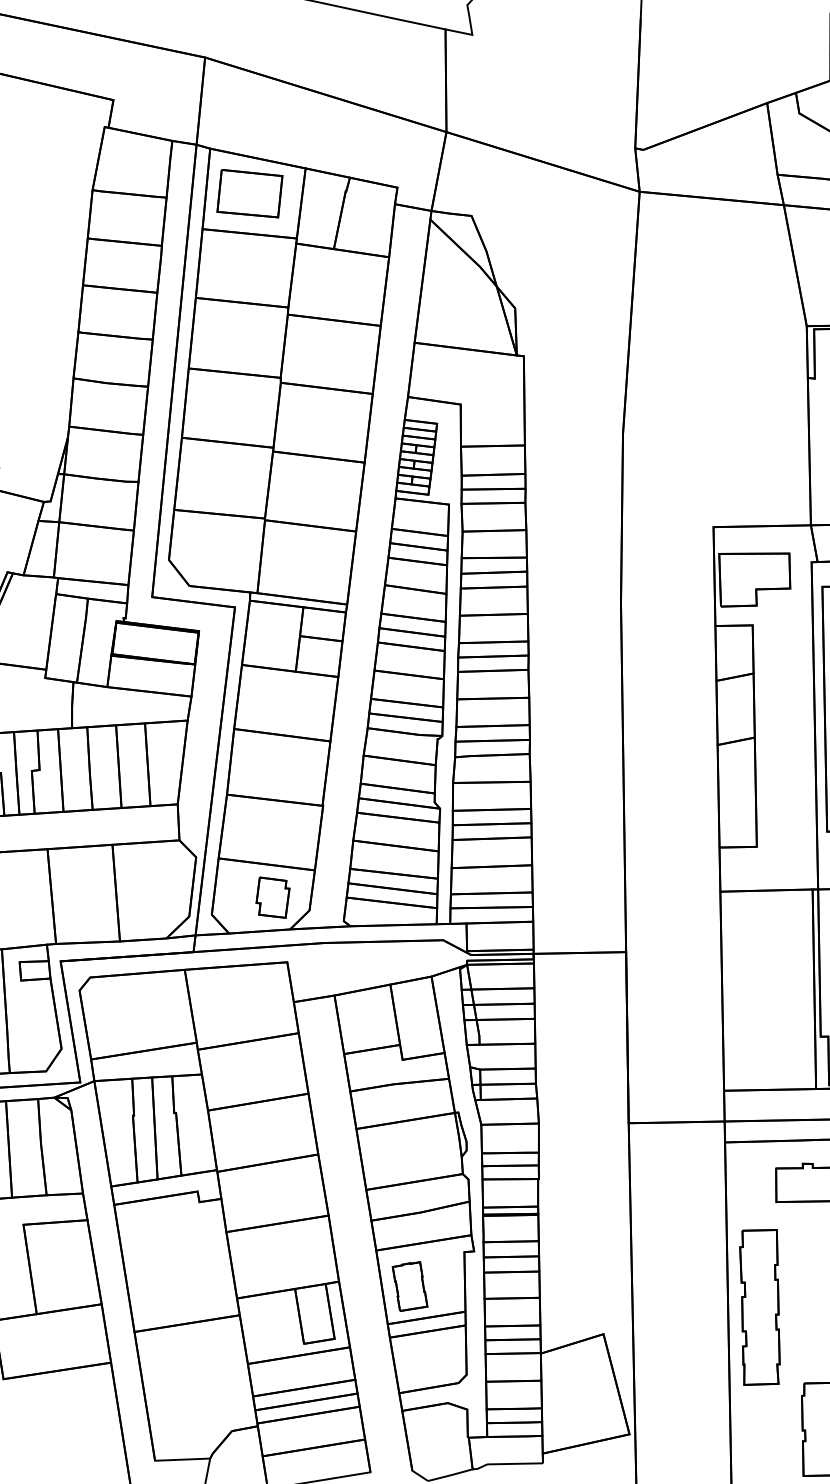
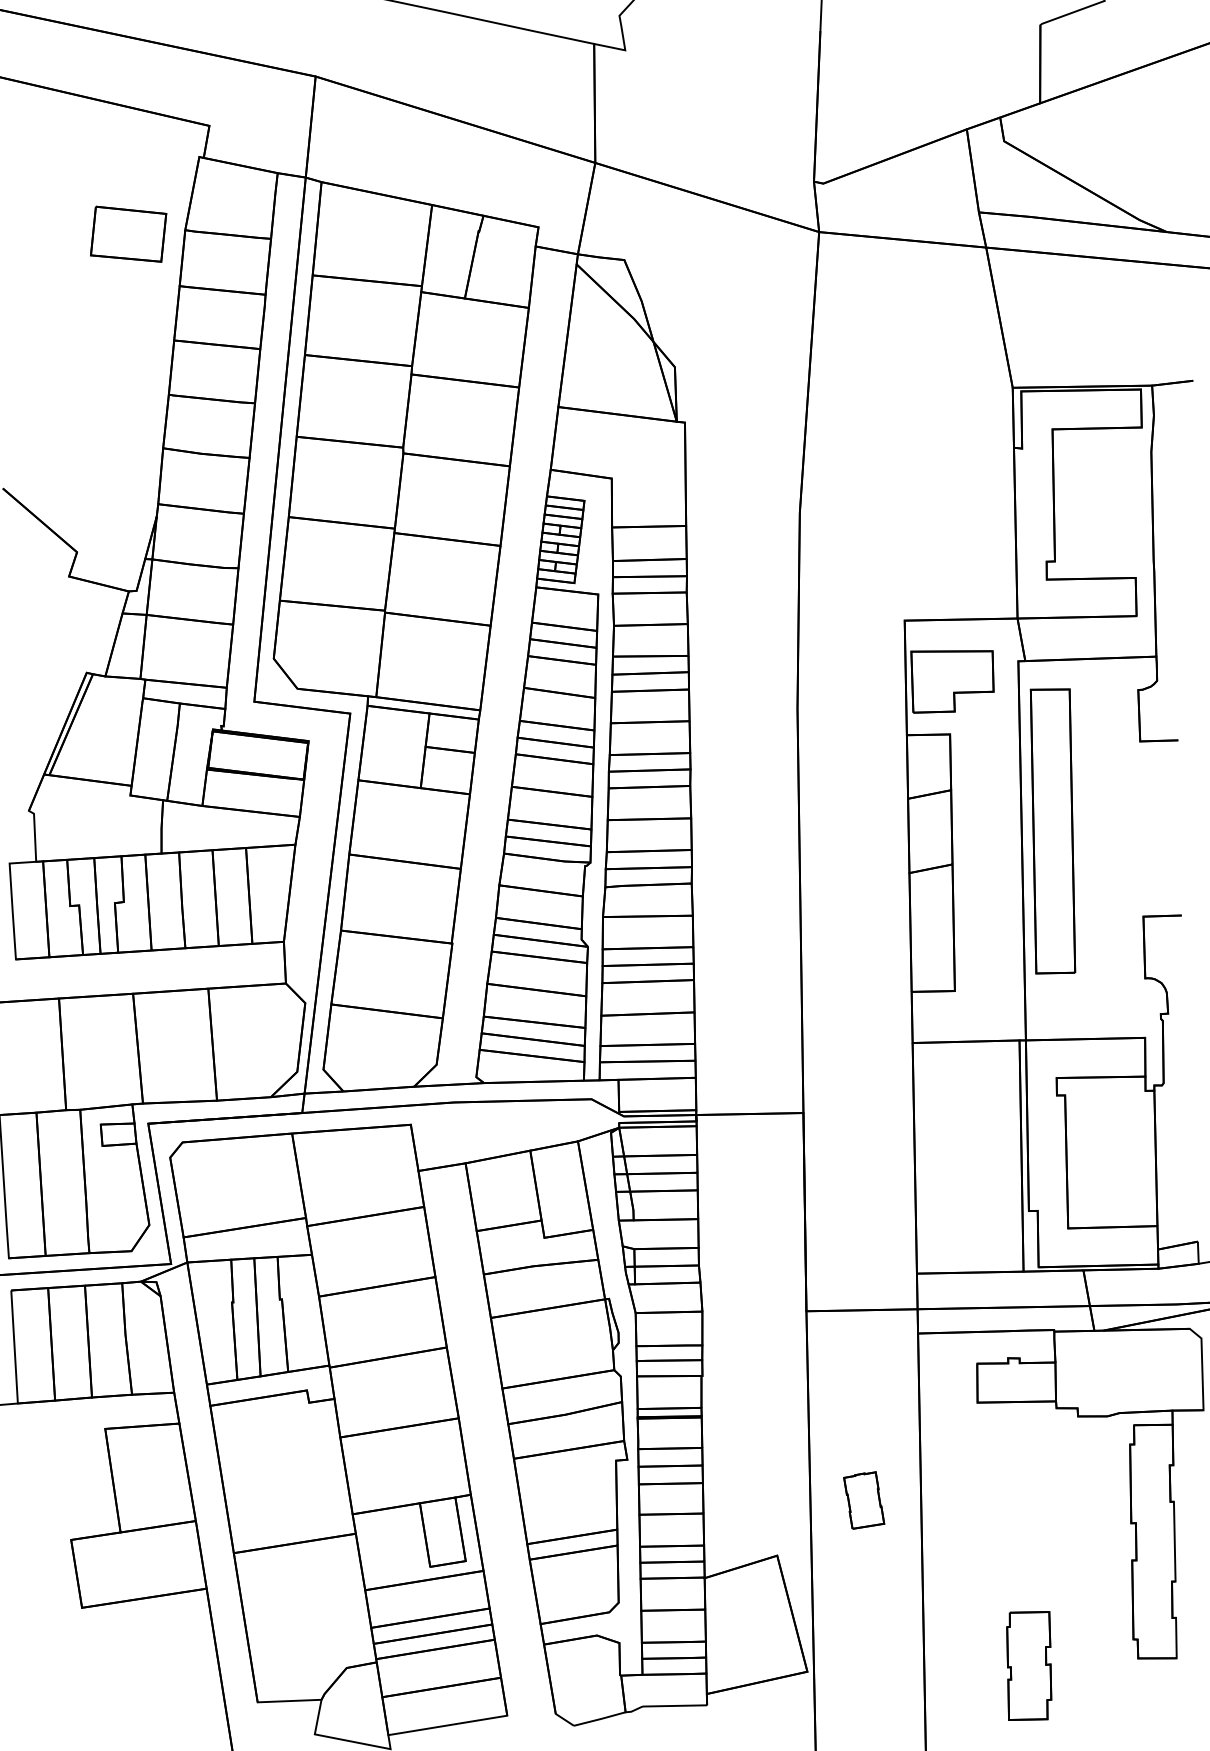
part: (249, 193) -> (128, 233), moved
part: (273, 897) -> (394, 1049), removed
part: (410, 1286) -> (864, 1500), moved
part: (759, 1307) -> (958, 1524), removed

